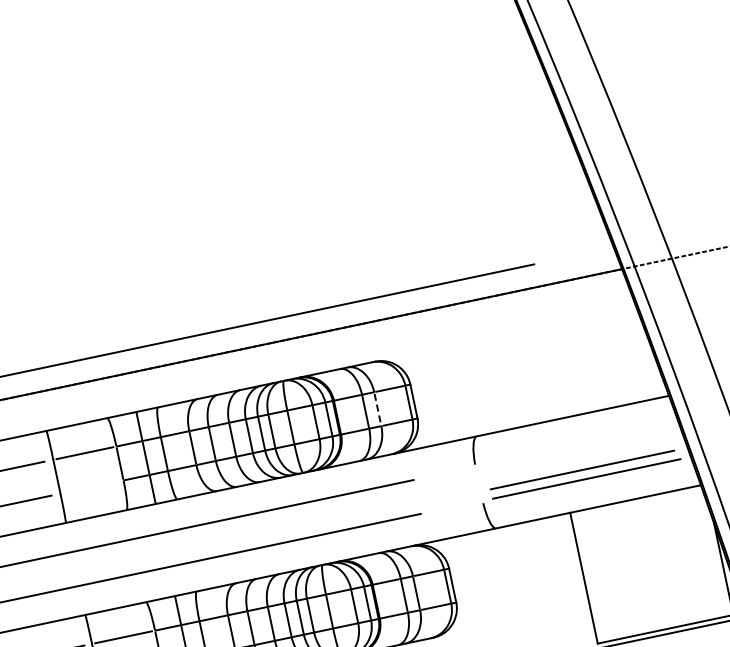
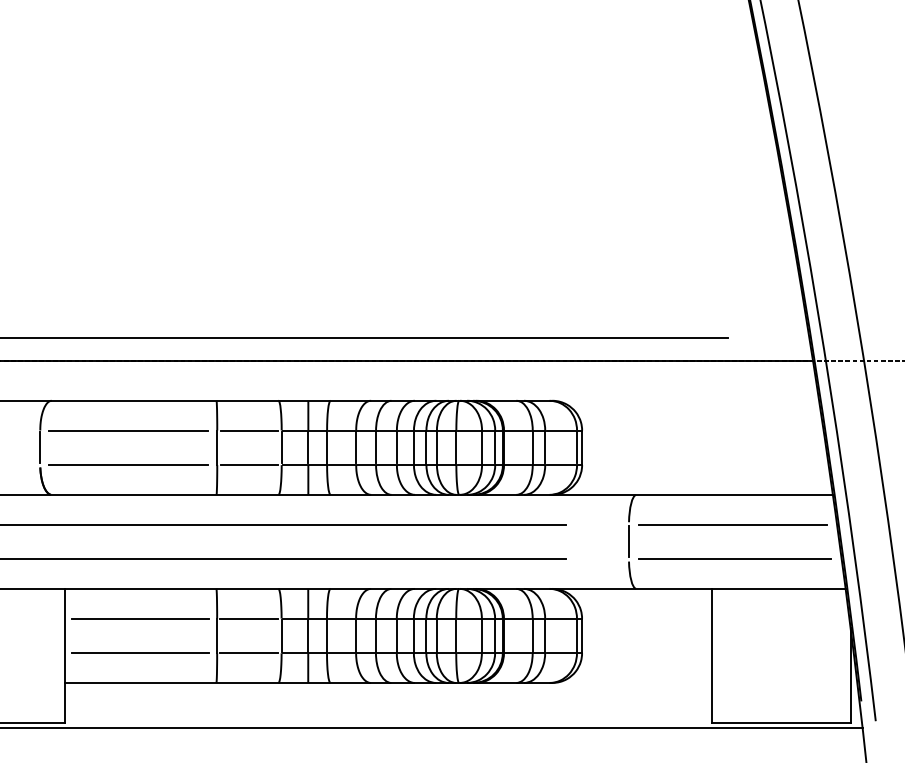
line: (378, 408) -> (545, 447), dashed -> solid
line: (582, 470) -> (732, 524), moved
line: (479, 483) -> (629, 541), added
line: (92, 487) -> (249, 465), added

